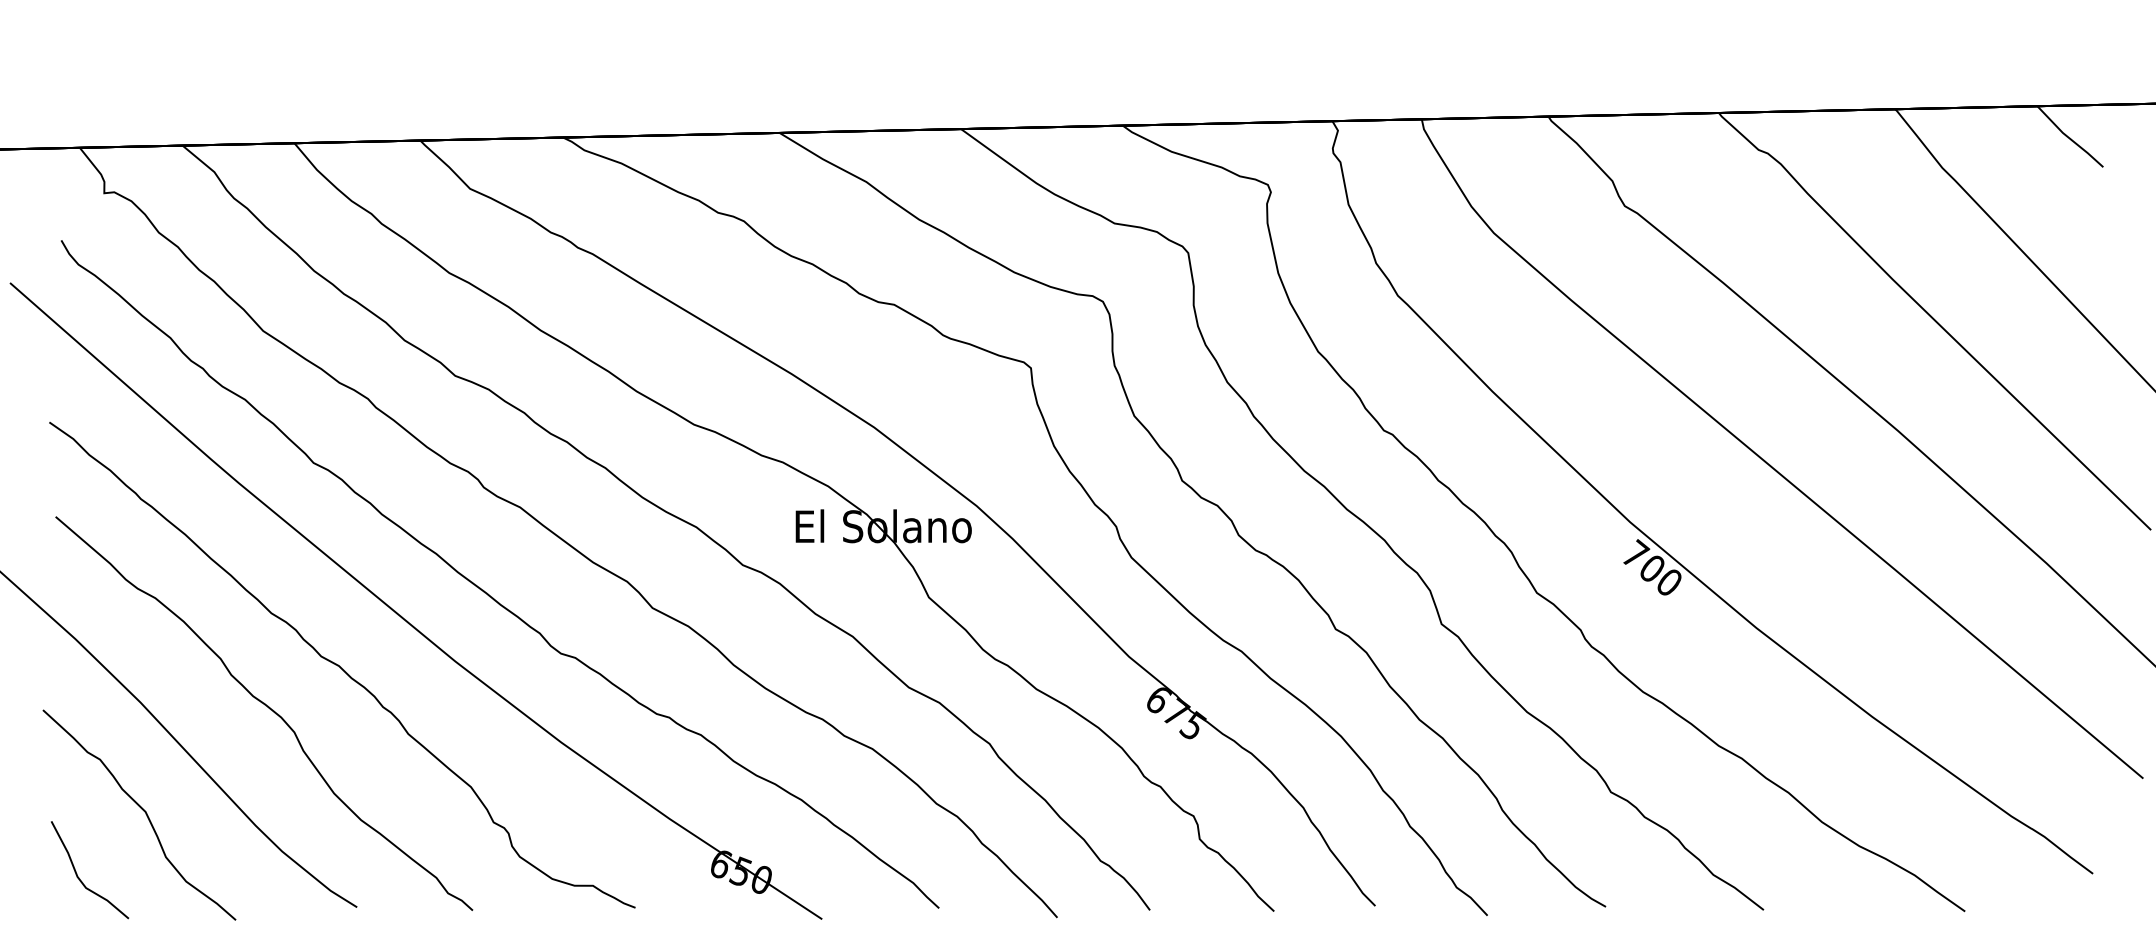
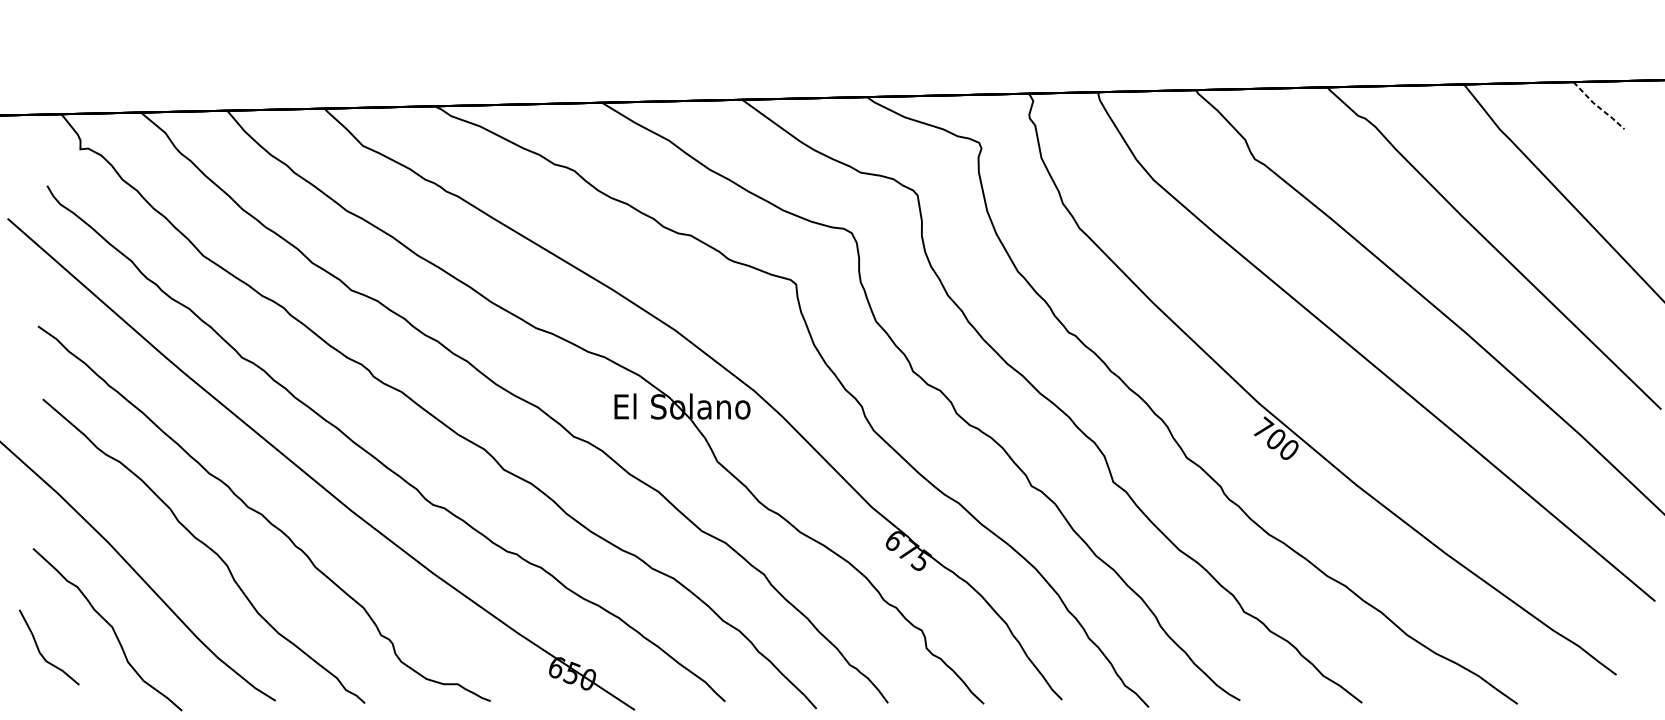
line: (2069, 138) -> (1598, 107), solid -> dashed
curve: (79, 877) -> (41, 653), moved

